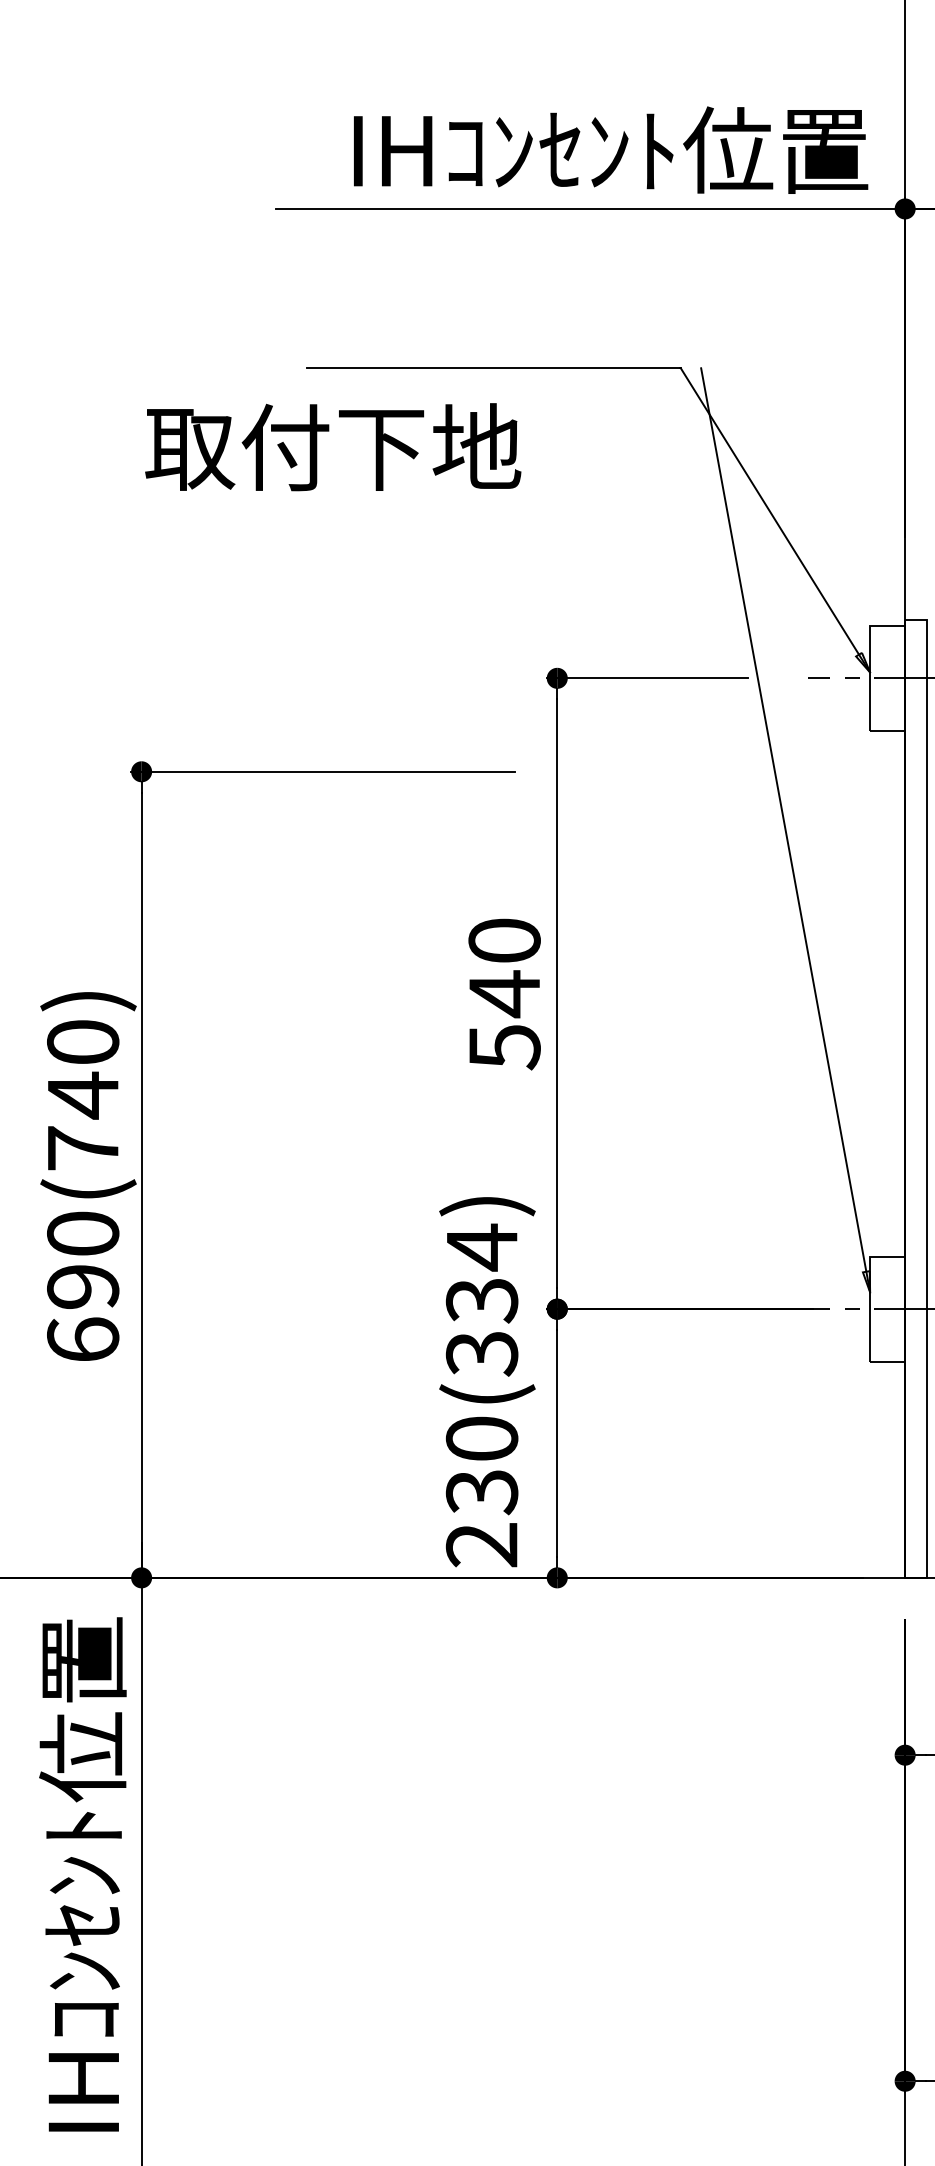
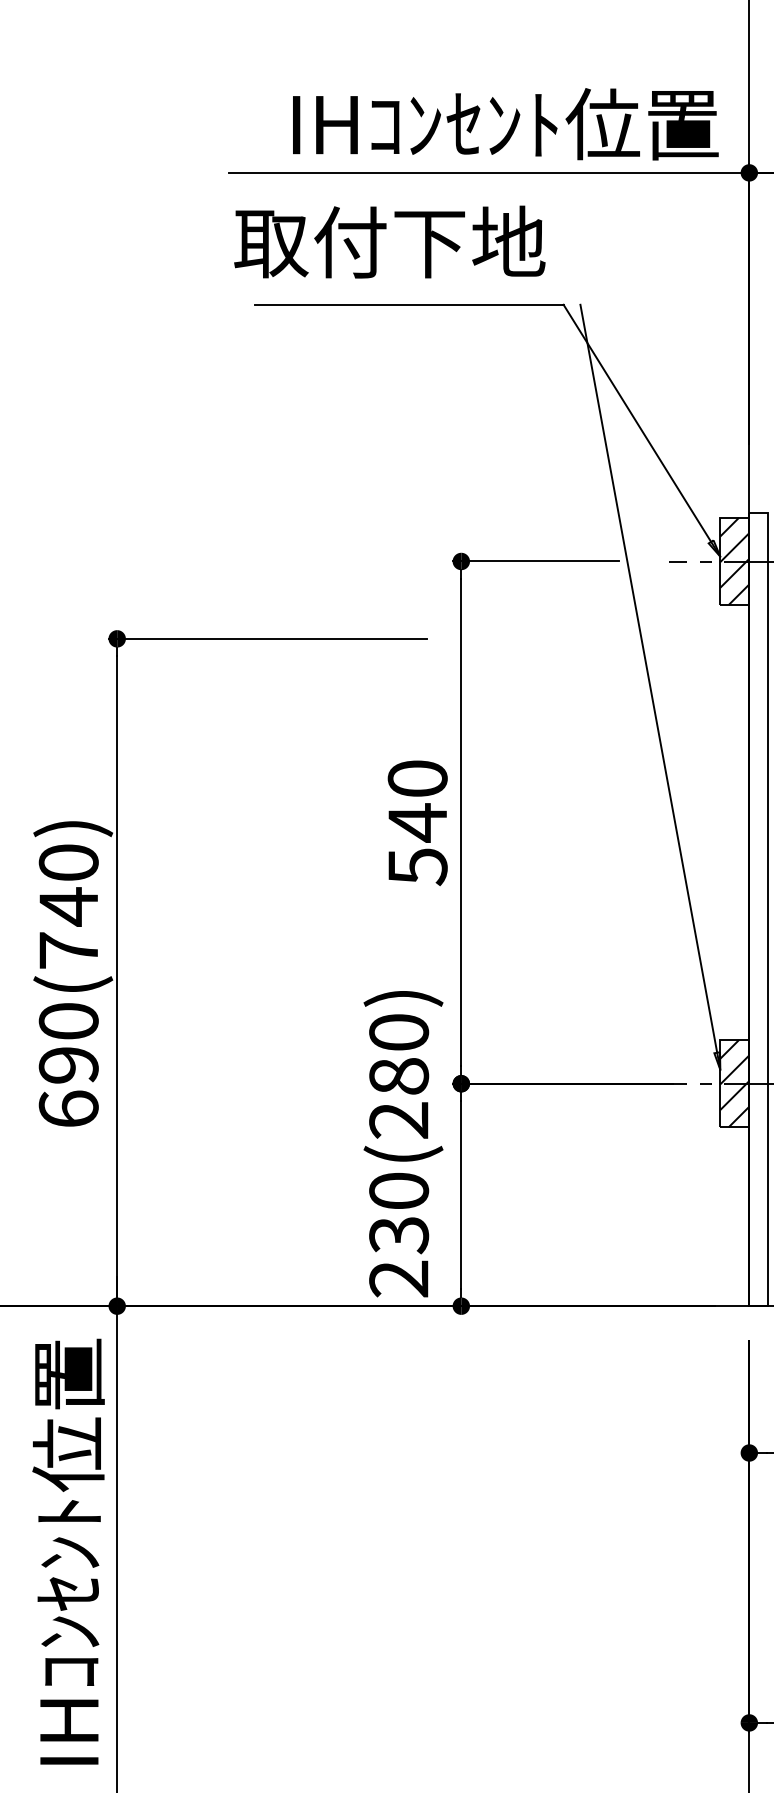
text: (332, 446) -> (389, 241), moved
hatch: (887, 678) -> (734, 561), added
text: (482, 1299) -> (399, 1075), 230(334) -> 230(280)
hatch: (887, 1308) -> (734, 1083), added

